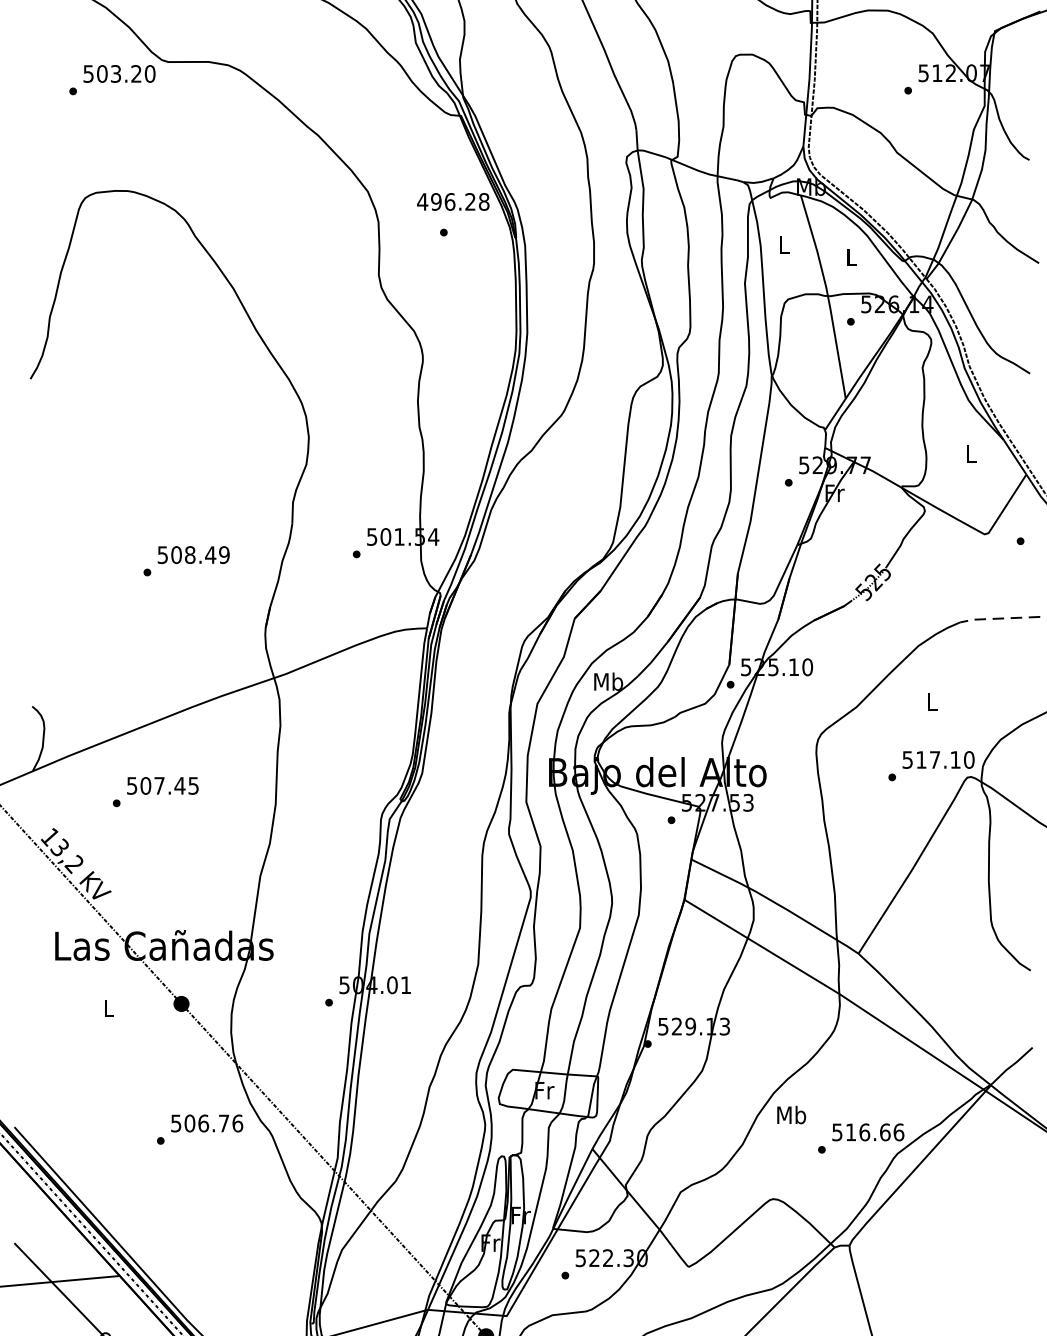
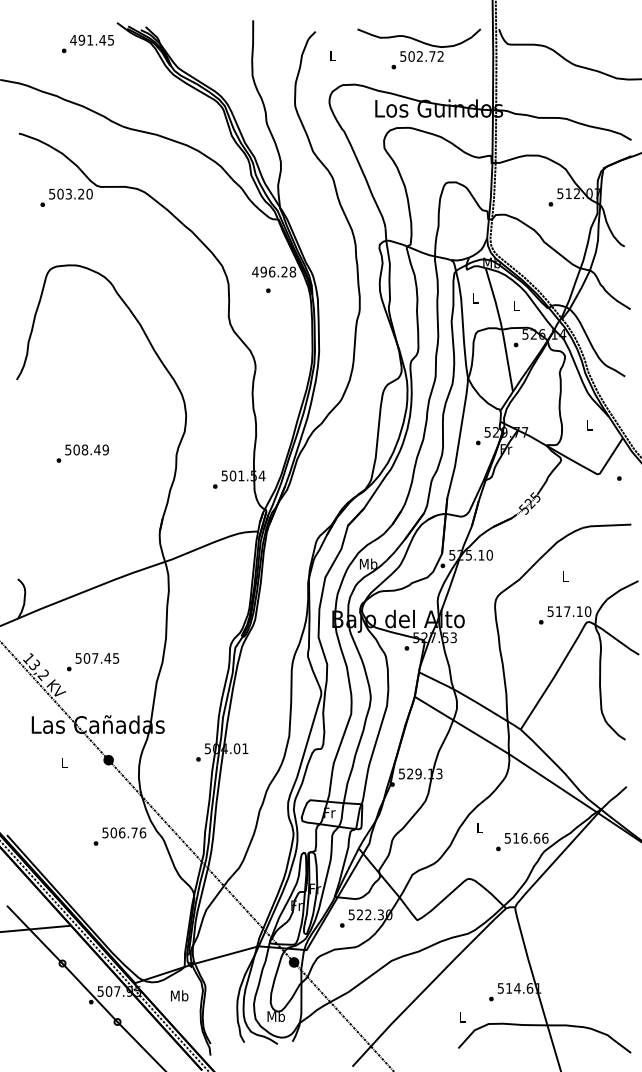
text: (186, 560) -> (82, 453), moved
line: (997, 618) -> (605, 525), dashed -> solid
text: (156, 792) -> (93, 662), moved
text: (790, 1114) -> (479, 827), Mb -> L

